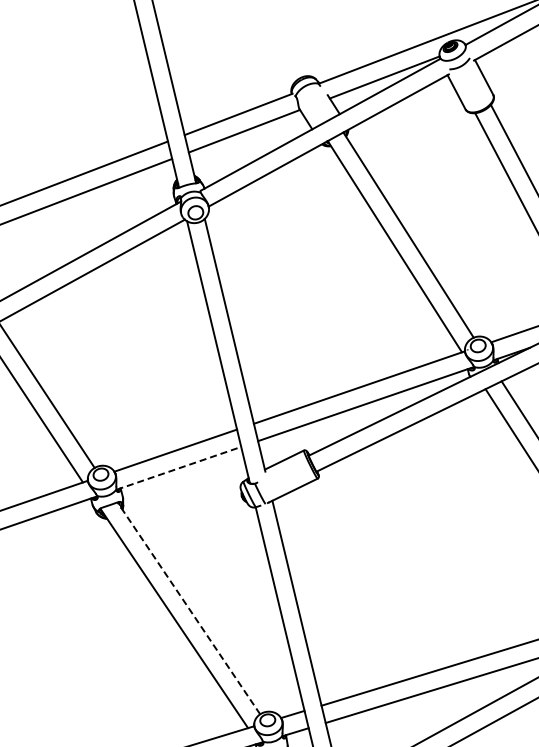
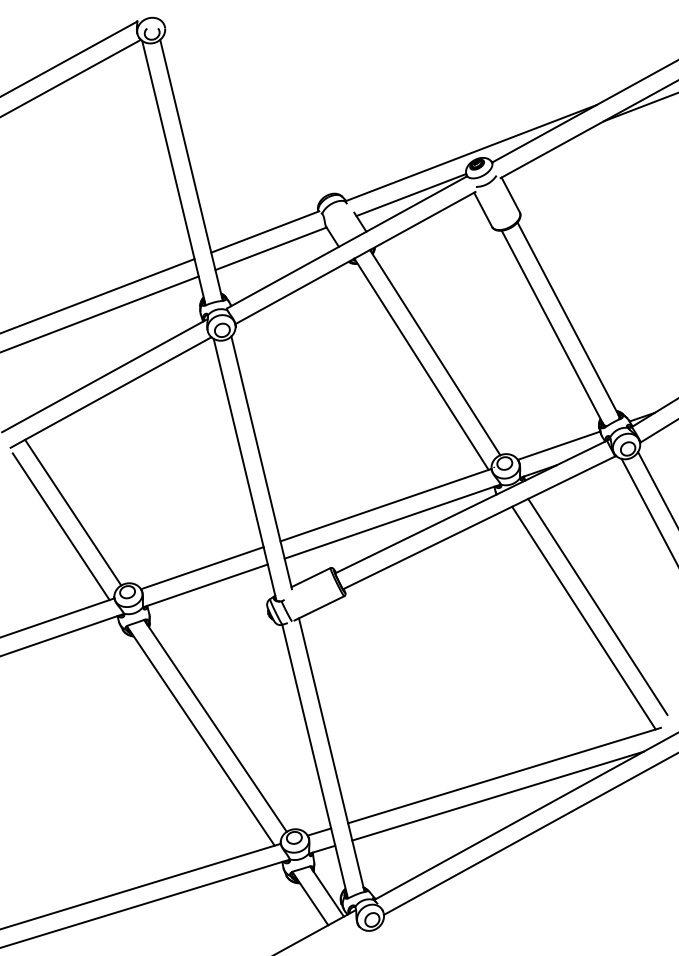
line: (178, 467) -> (205, 585), dashed -> solid
line: (188, 607) -> (215, 725), dashed -> solid

